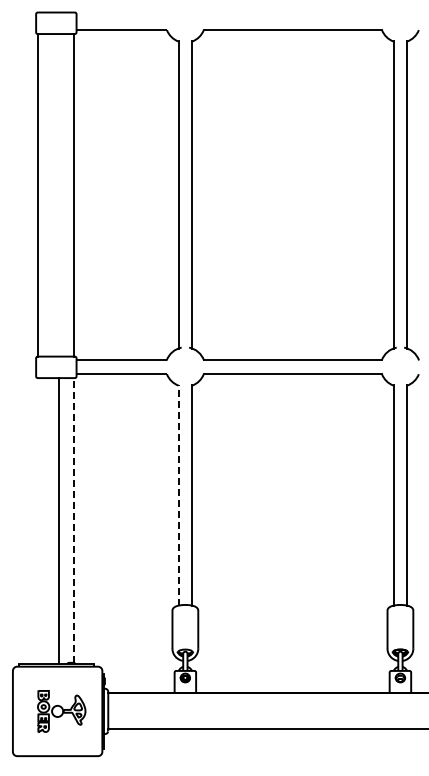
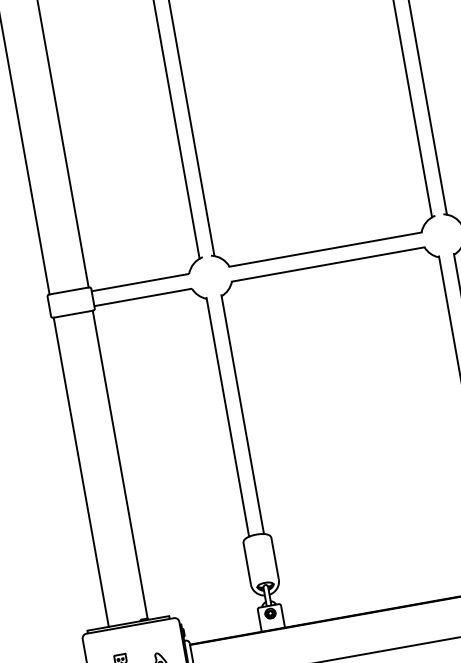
line: (178, 494) -> (227, 416), dashed -> solid
line: (74, 520) -> (120, 464), dashed -> solid
line: (59, 521) -> (81, 472), moved

